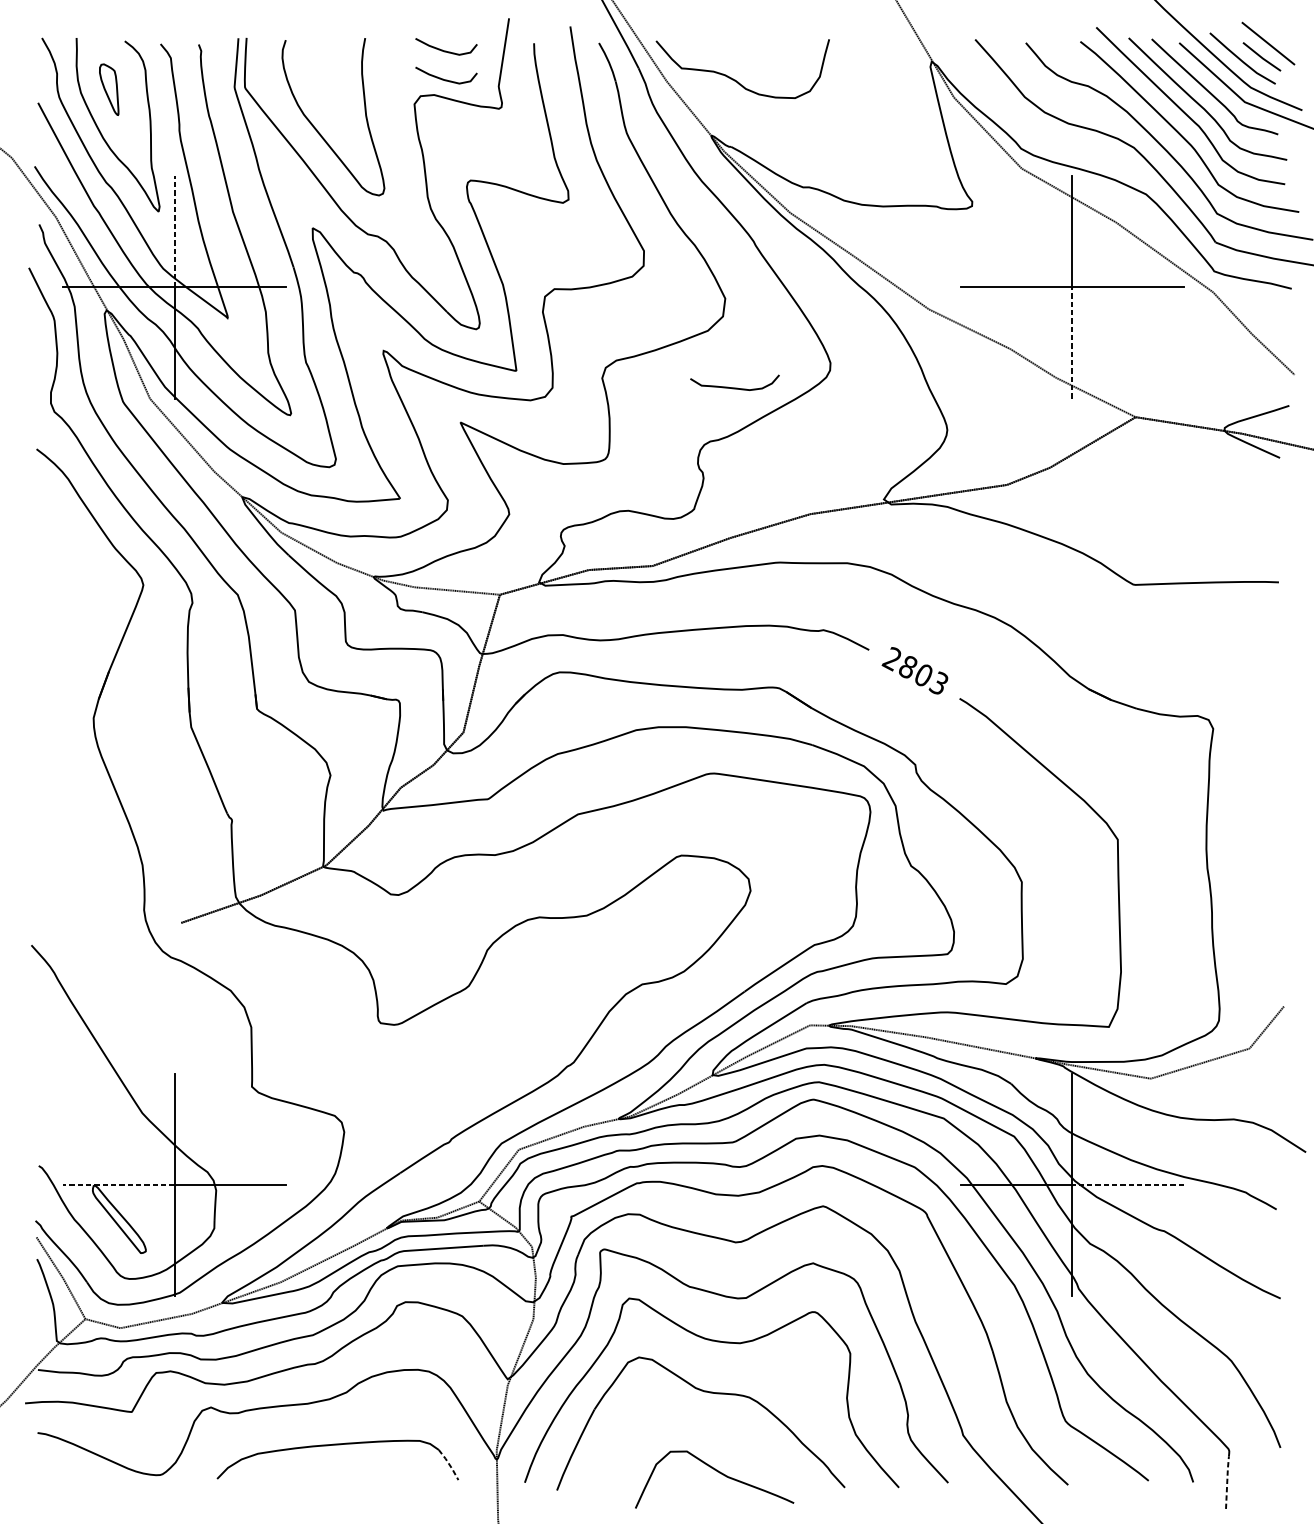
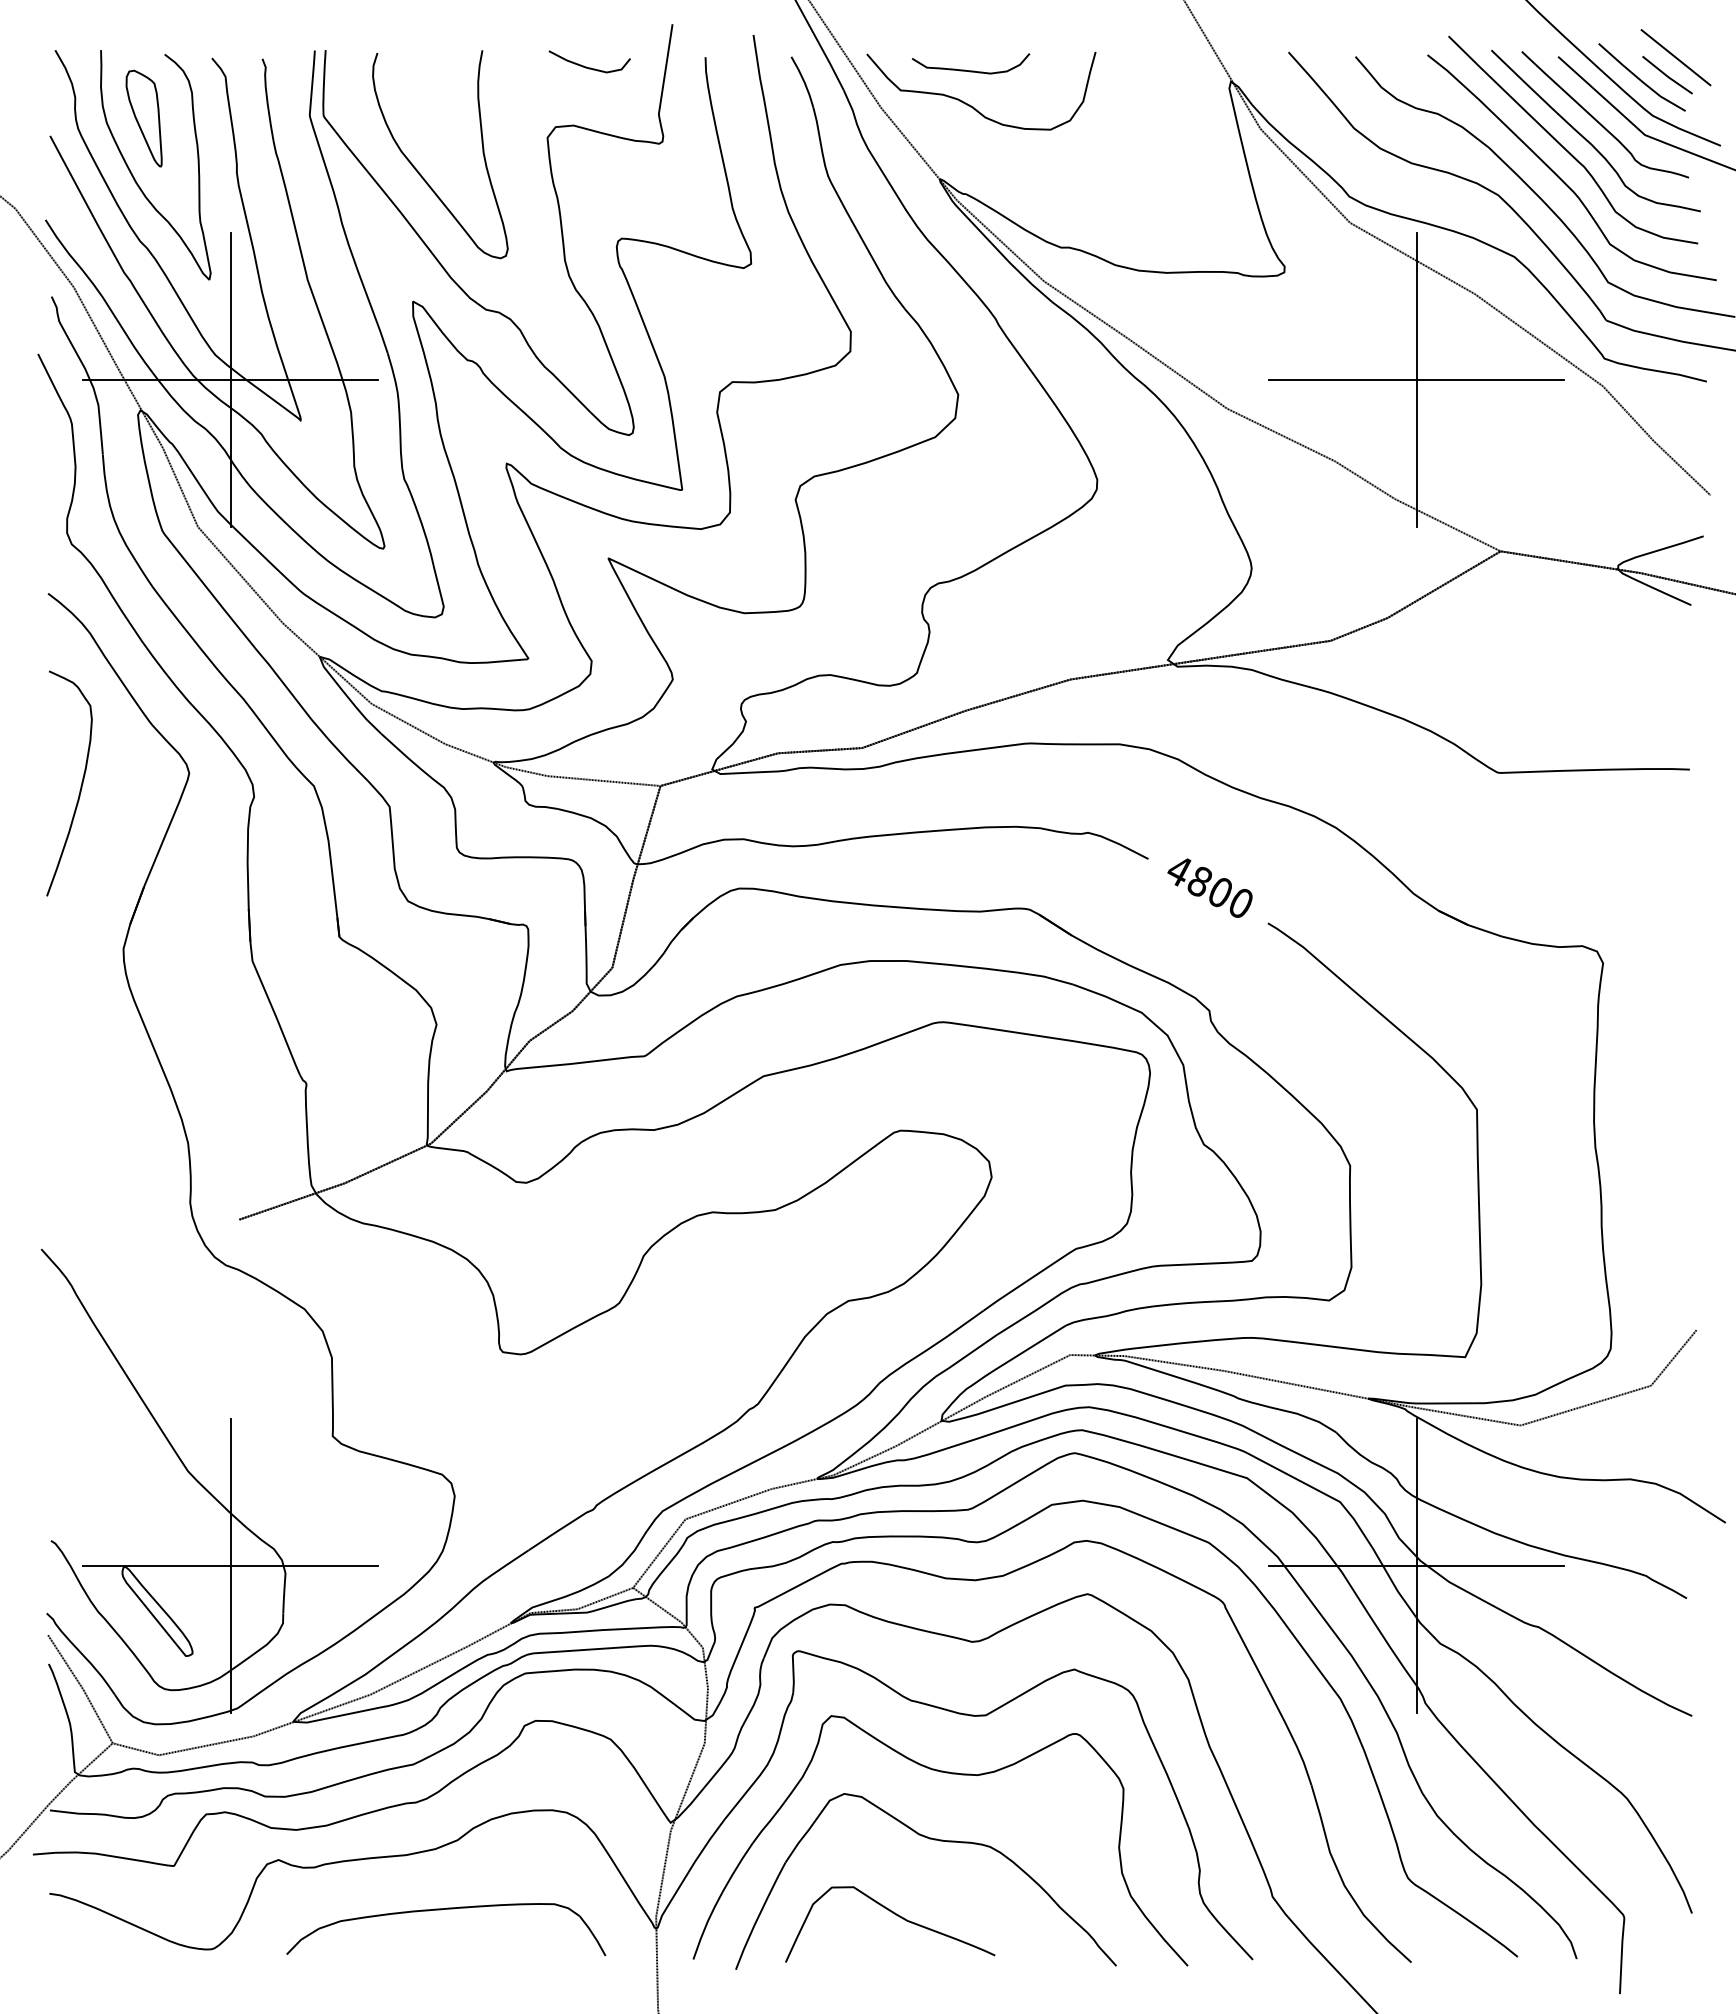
curve: (443, 79) -> (586, 104), removed
part: (108, 89) -> (143, 118), size x1.43
line: (174, 231) -> (230, 306), dashed -> solid
line: (1072, 343) -> (1416, 453), dashed -> solid
curve: (734, 387) -> (970, 70), moved
curve: (61, 595) -> (80, 786), added
text: (914, 670) -> (1208, 886), 2803 -> 4800
line: (118, 1184) -> (156, 1565), dashed -> solid
line: (1128, 1184) -> (1490, 1565), dashed -> solid
line: (450, 1465) -> (594, 1936), dashed -> solid
curve: (718, 1472) -> (895, 1915), moved
line: (1227, 1482) -> (1621, 1958), dashed -> solid

